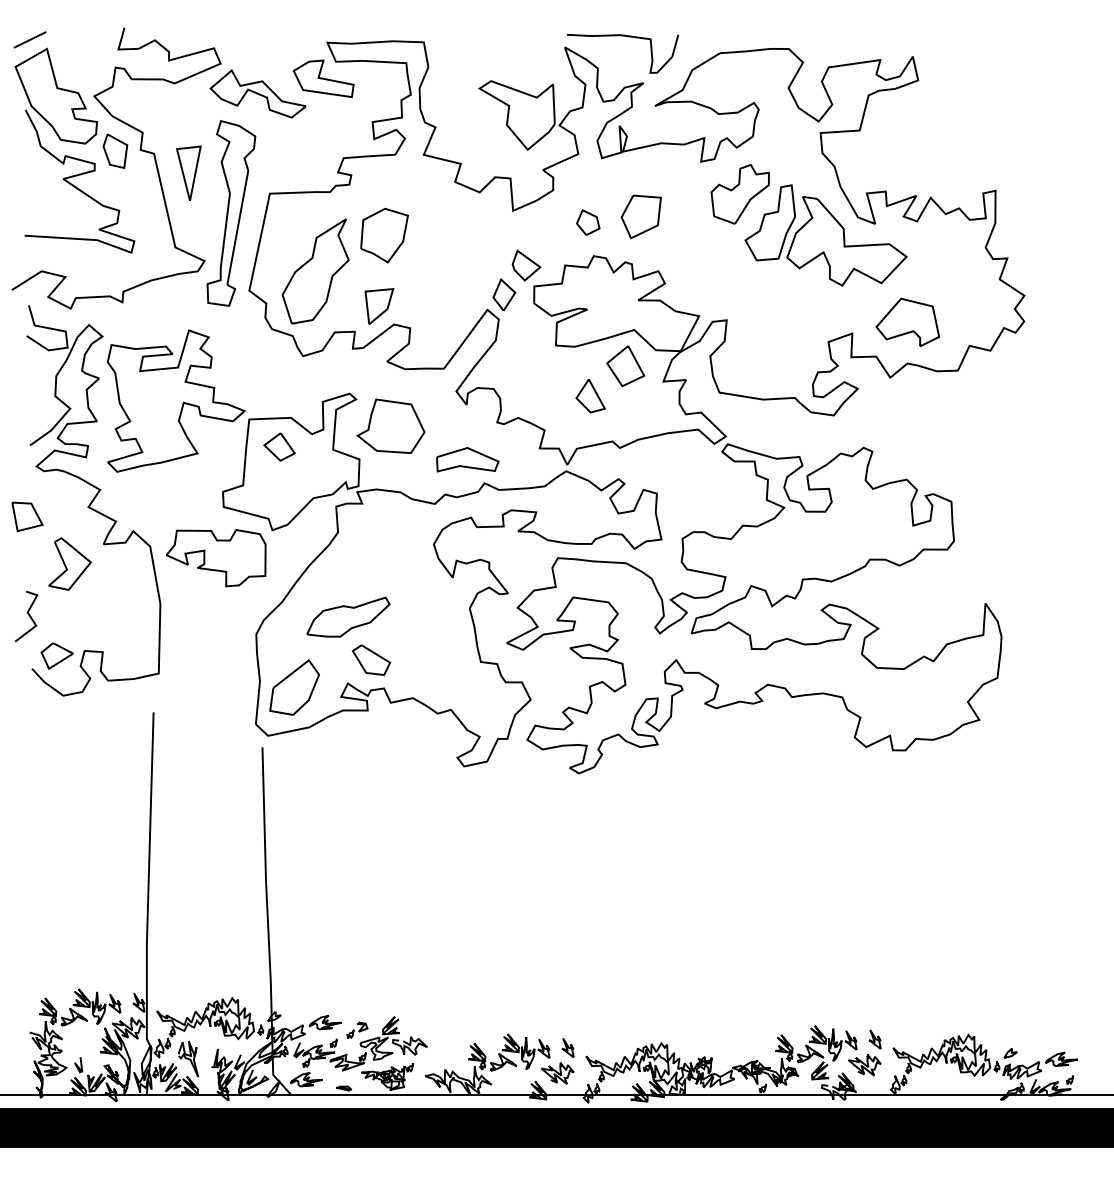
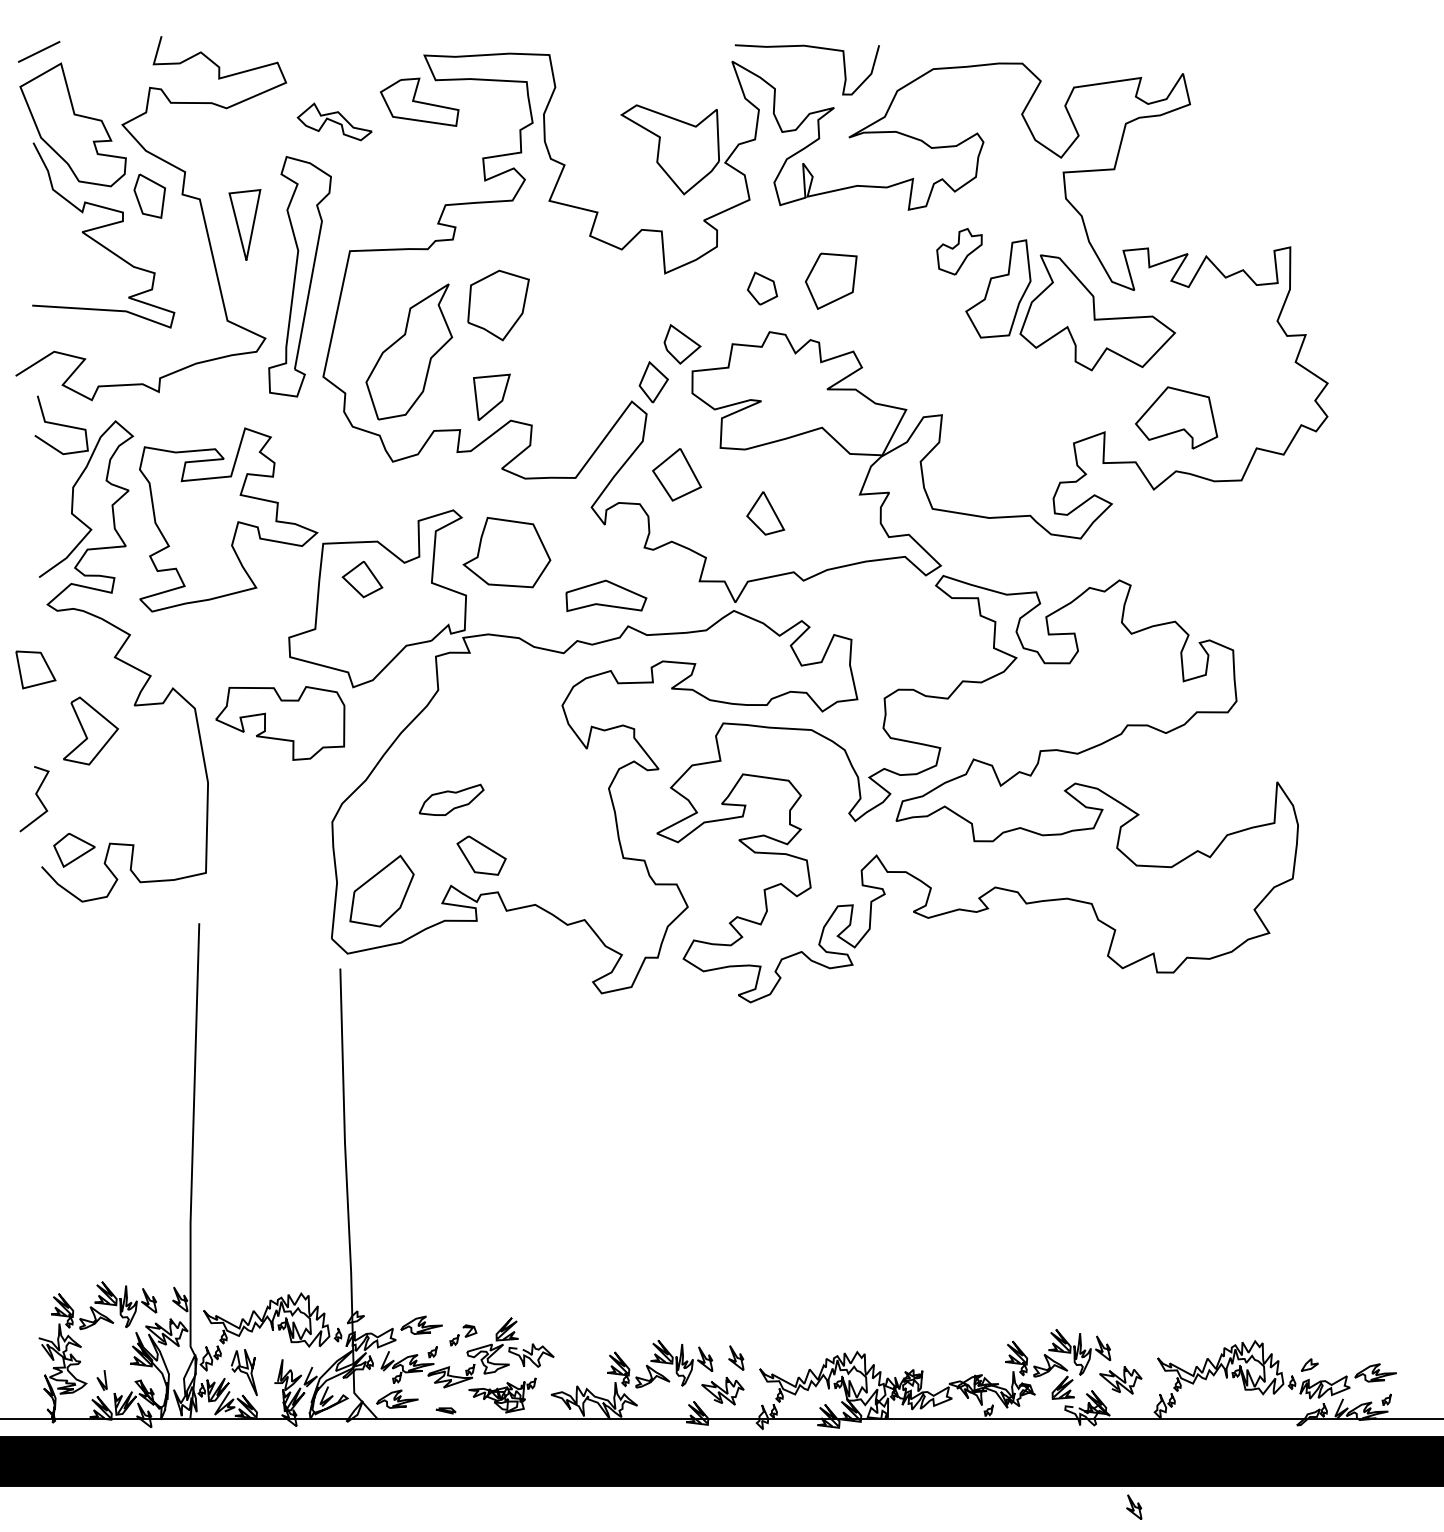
part: (257, 93) -> (334, 121), size x0.6
part: (740, 193) -> (959, 251), size x0.6
part: (626, 366) -> (677, 474), moved
part: (348, 616) -> (451, 799), size x0.6
part: (875, 1038) -> (1134, 1506), moved

